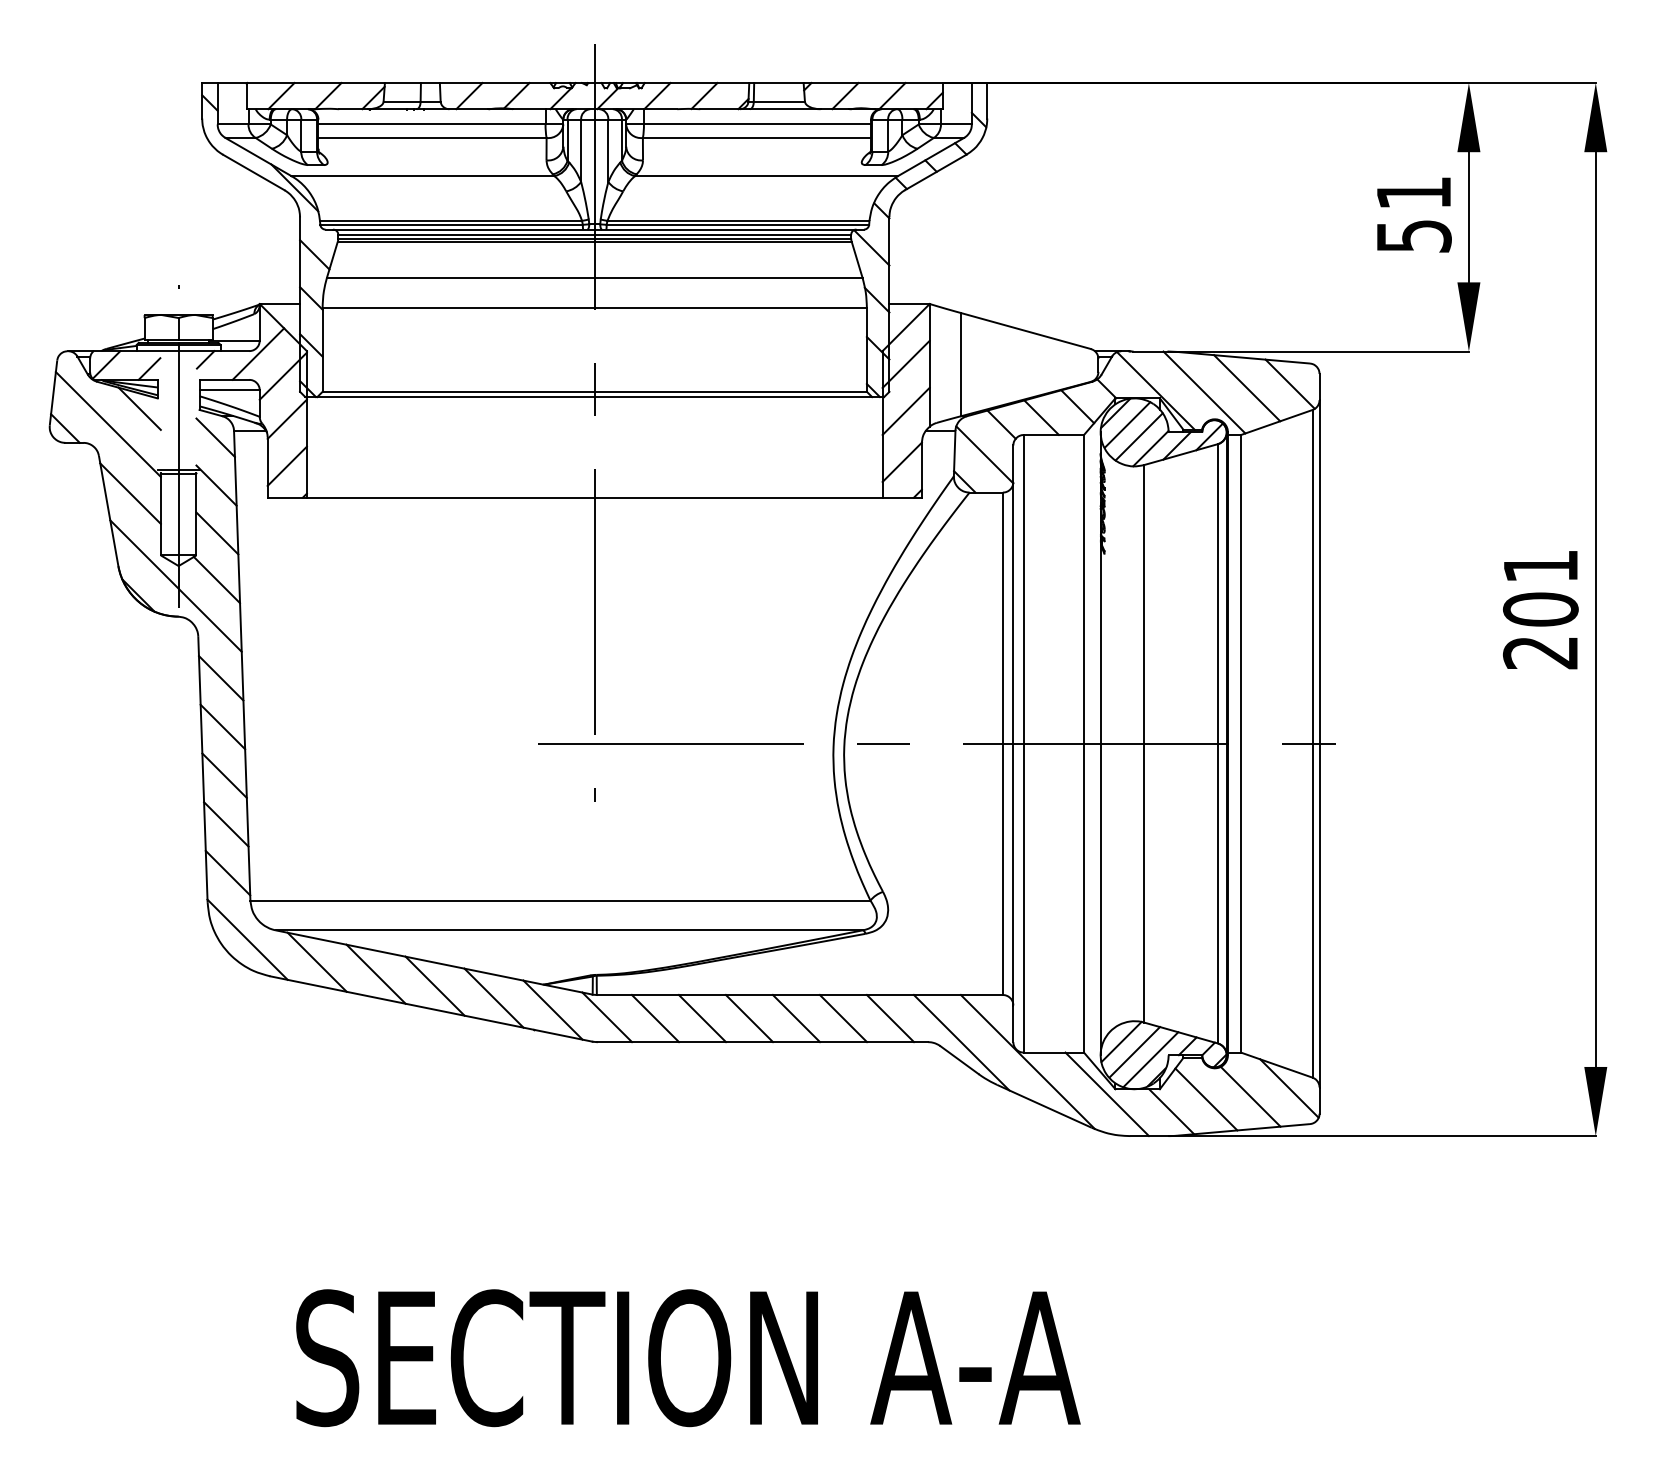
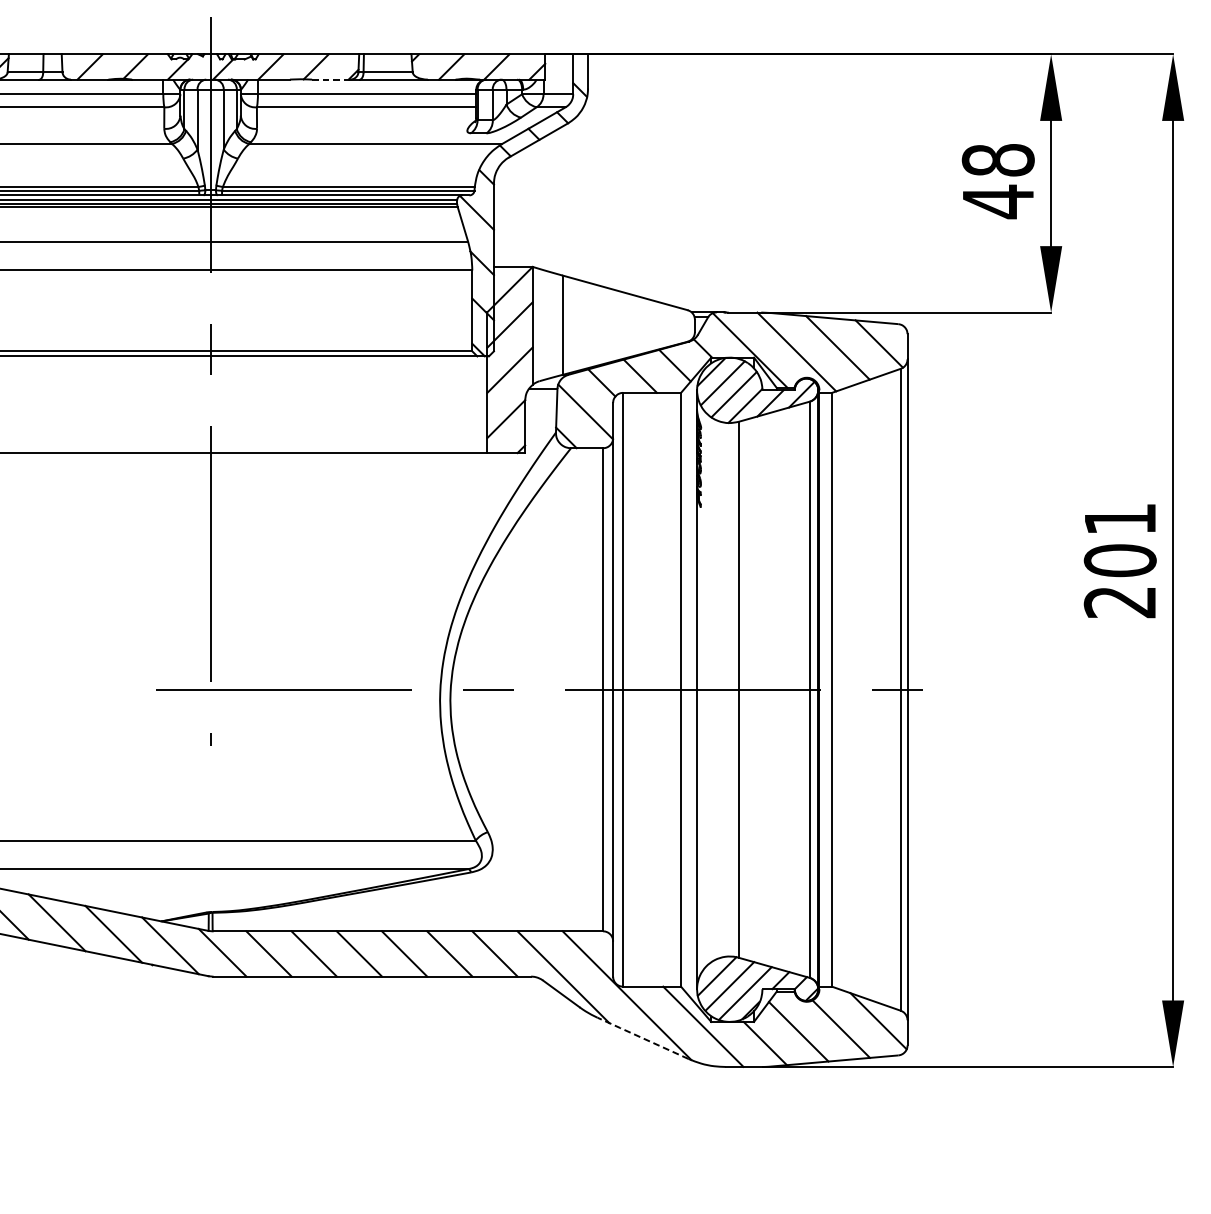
line: (720, 109) -> (331, 79), solid -> dashed
text: (1413, 215) -> (997, 181), 51 -> 48
line: (1043, 1105) -> (642, 1037), solid -> dashed

